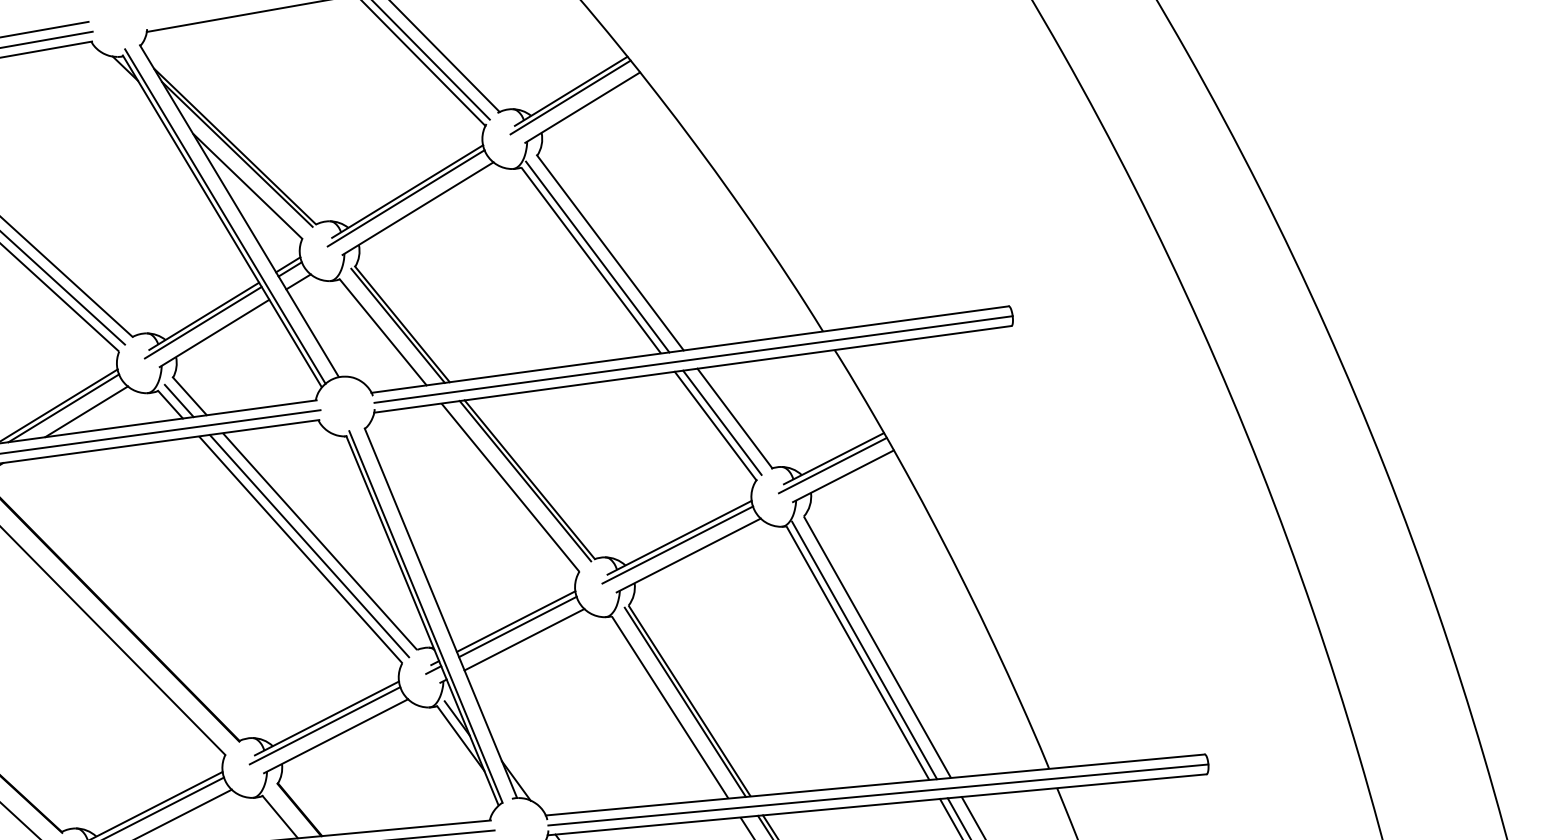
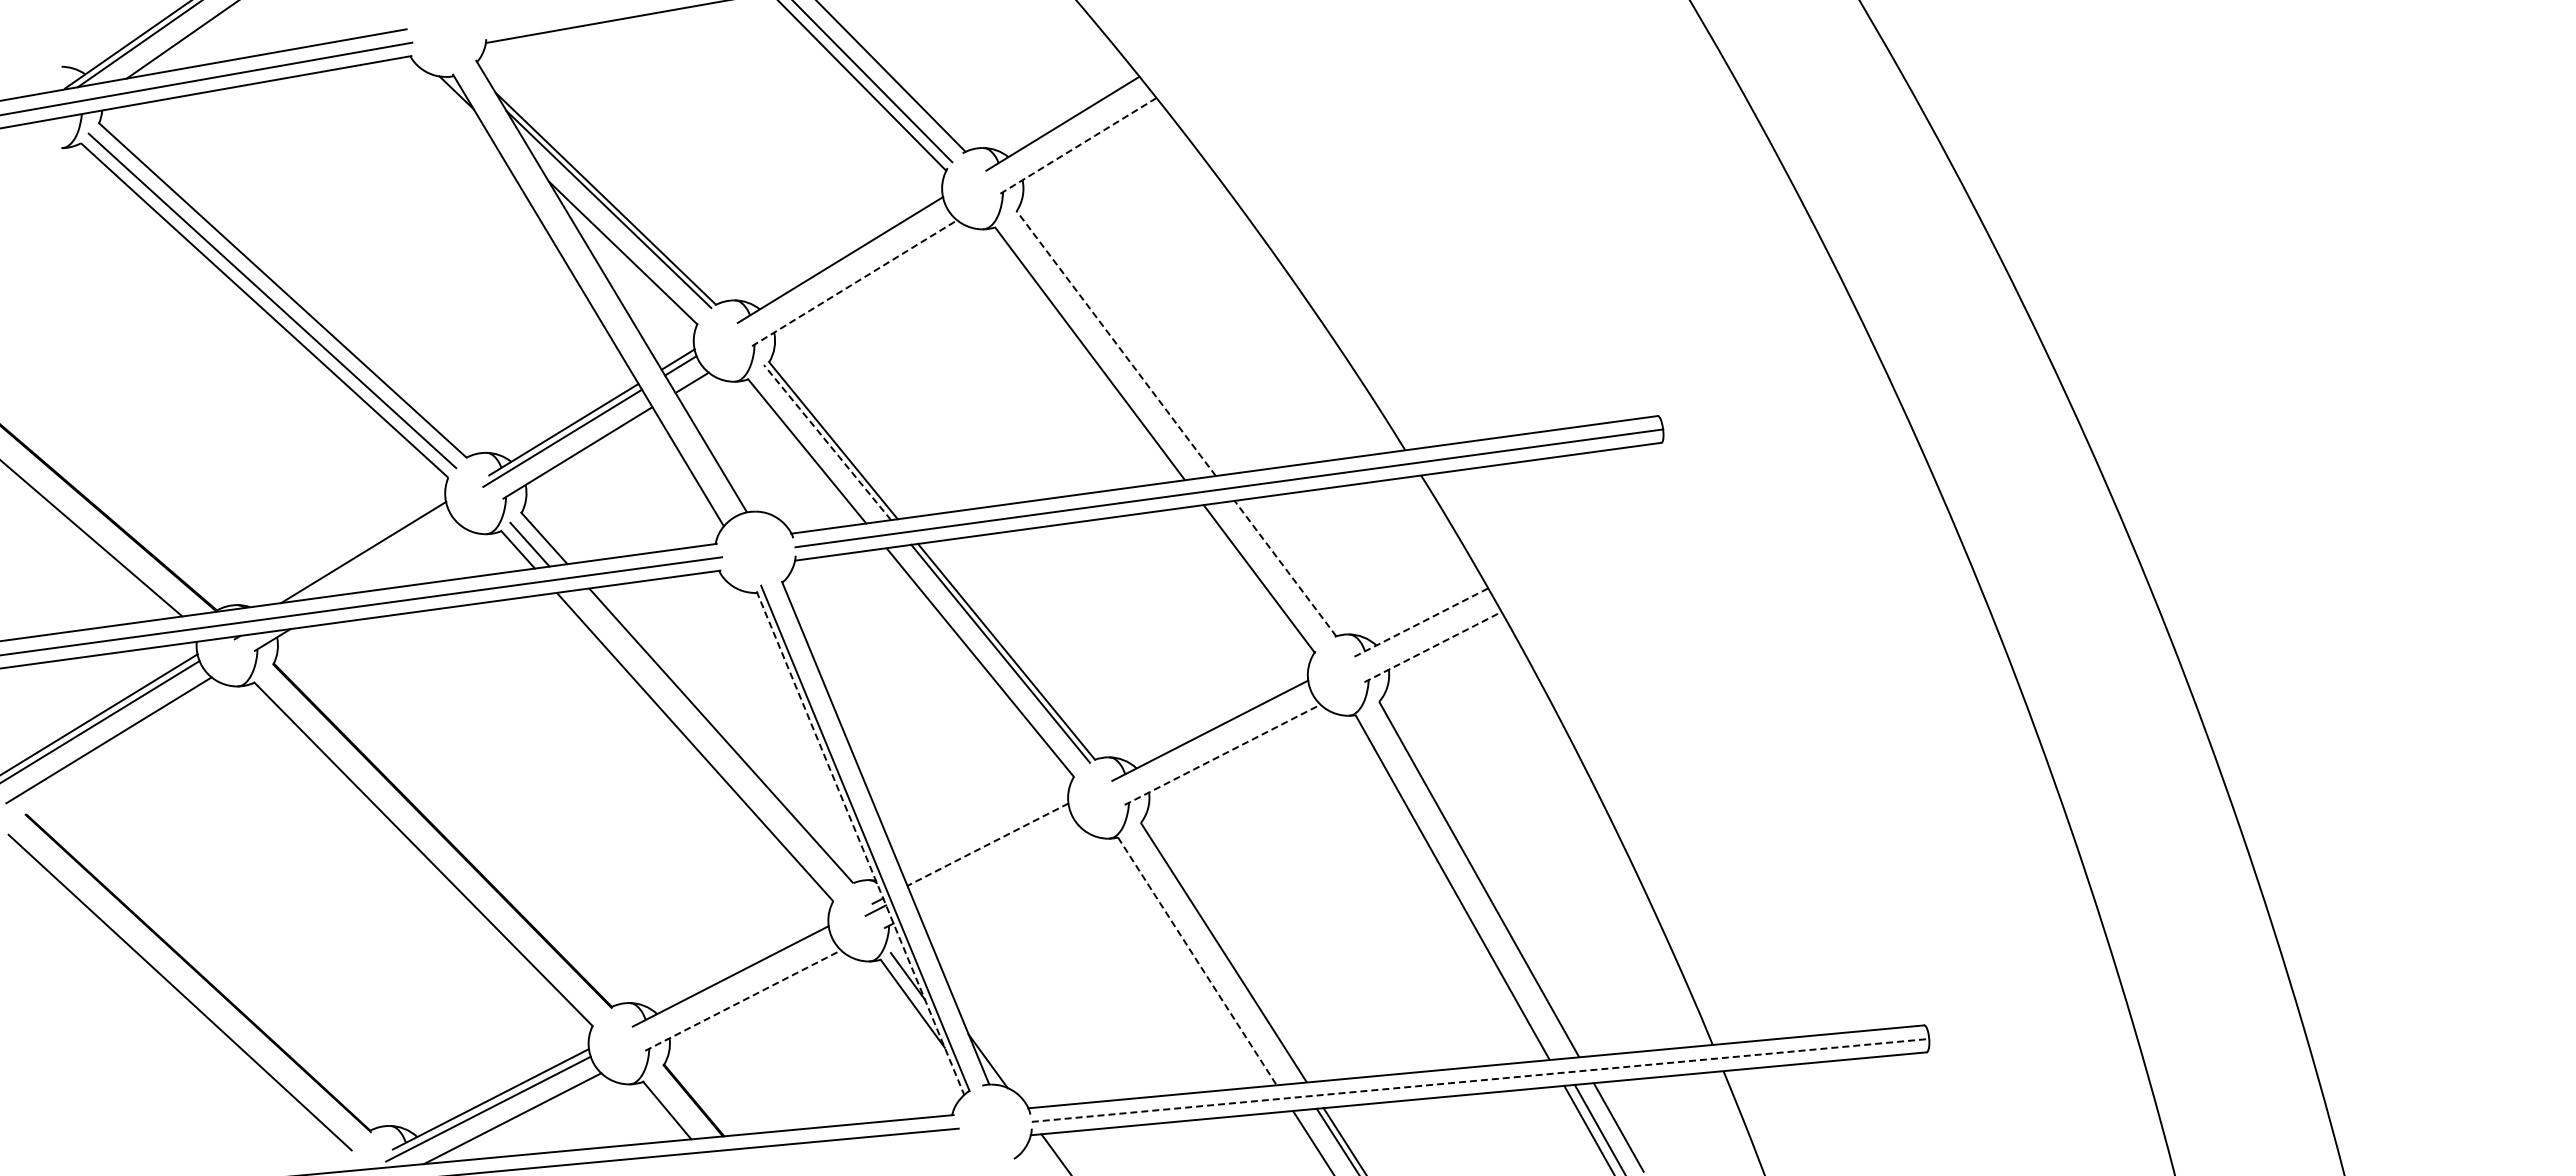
line: (570, 97) -> (1061, 132), removed
line: (582, 107) -> (1078, 145), solid -> dashed
line: (406, 197) -> (838, 268), removed
line: (418, 208) -> (855, 282), solid -> dashed
line: (225, 216) -> (592, 293), removed
line: (609, 252) -> (1115, 343), solid -> dashed
line: (597, 256) -> (1098, 348), removed
line: (398, 325) -> (827, 442), solid -> dashed
line: (63, 408) -> (372, 554), removed
line: (86, 411) -> (403, 558), removed
line: (734, 418) -> (1285, 568), solid -> dashed
line: (722, 422) -> (1268, 574), removed
line: (833, 458) -> (1419, 623), solid -> dashed
line: (832, 465) -> (1418, 632), removed
line: (843, 476) -> (1432, 647), solid -> dashed
line: (677, 544) -> (1207, 740), removed
line: (309, 546) -> (706, 742), removed
line: (689, 555) -> (1223, 754), solid -> dashed
line: (422, 620) -> (860, 843), solid -> dashed
line: (515, 621) -> (987, 844), solid -> dashed
line: (517, 626) -> (990, 851), removed
line: (523, 639) -> (998, 869), removed
line: (864, 650) -> (1461, 883), removed
line: (684, 702) -> (1217, 954), removed
line: (670, 708) -> (1197, 962), solid -> dashed
line: (324, 725) -> (727, 985), removed
line: (336, 736) -> (743, 1000), solid -> dashed
line: (878, 795) -> (1480, 1080), solid -> dashed

